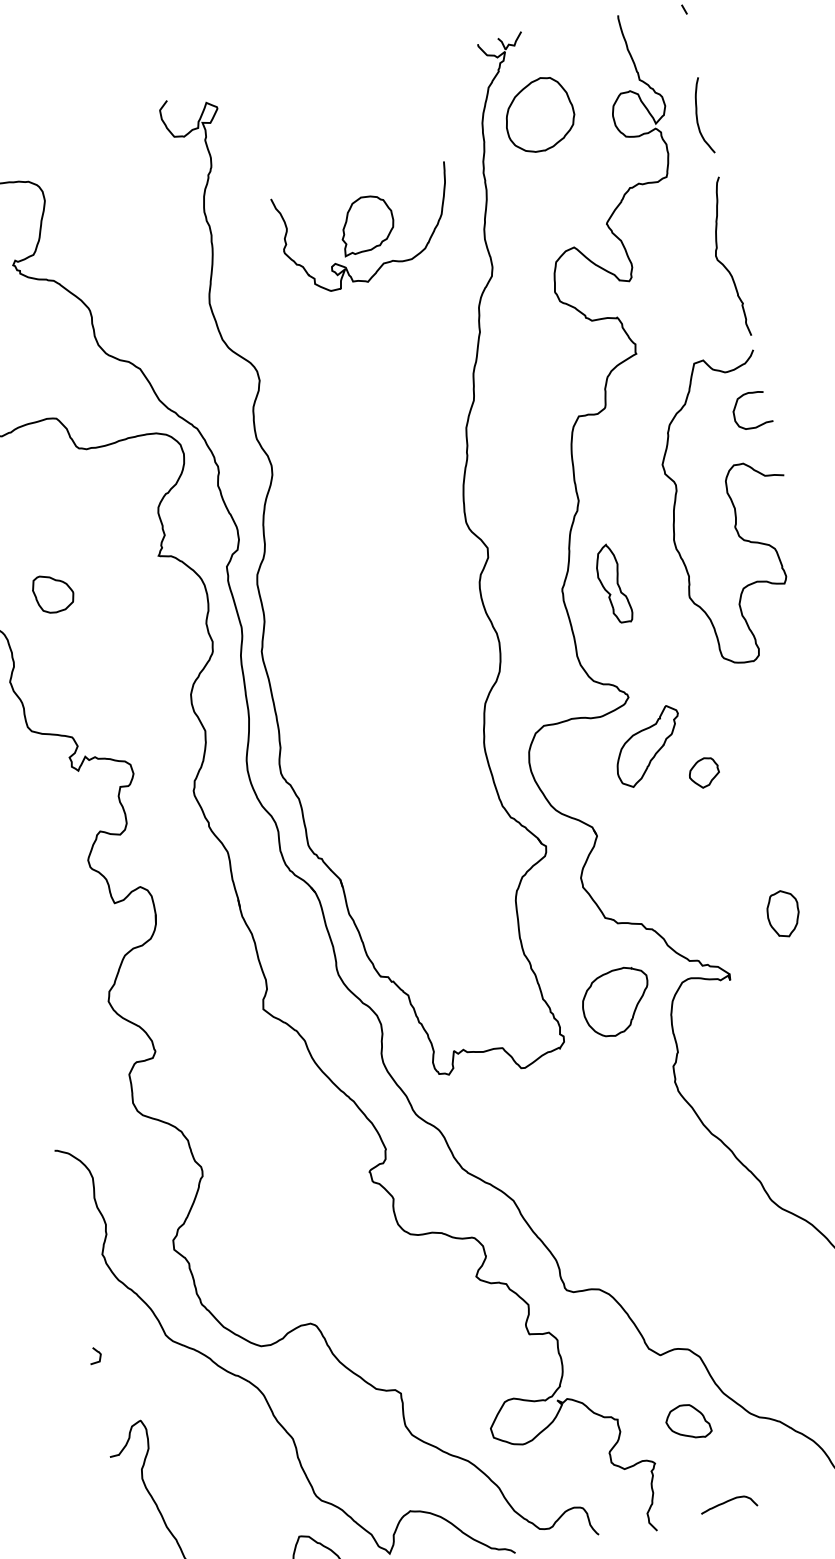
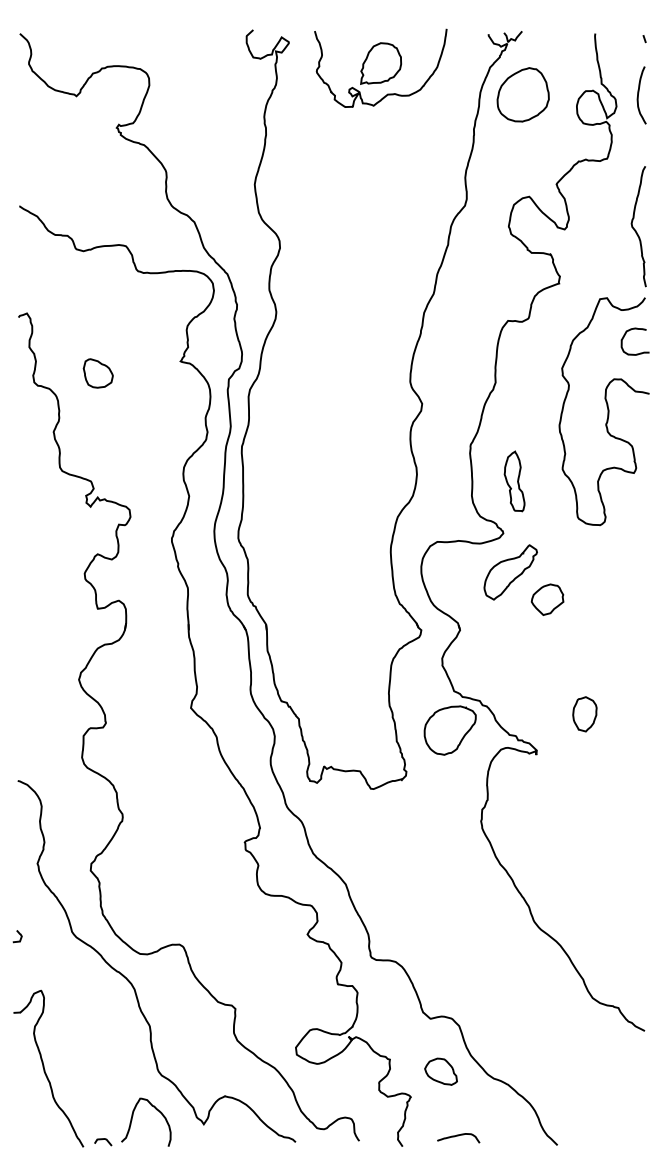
curve: (697, 117) -> (638, 95), moved
part: (366, 229) -> (380, 67), moved
part: (612, 584) -> (514, 481), moved
part: (704, 772) -> (547, 599), size x1.43
part: (615, 1002) -> (449, 730), moved

